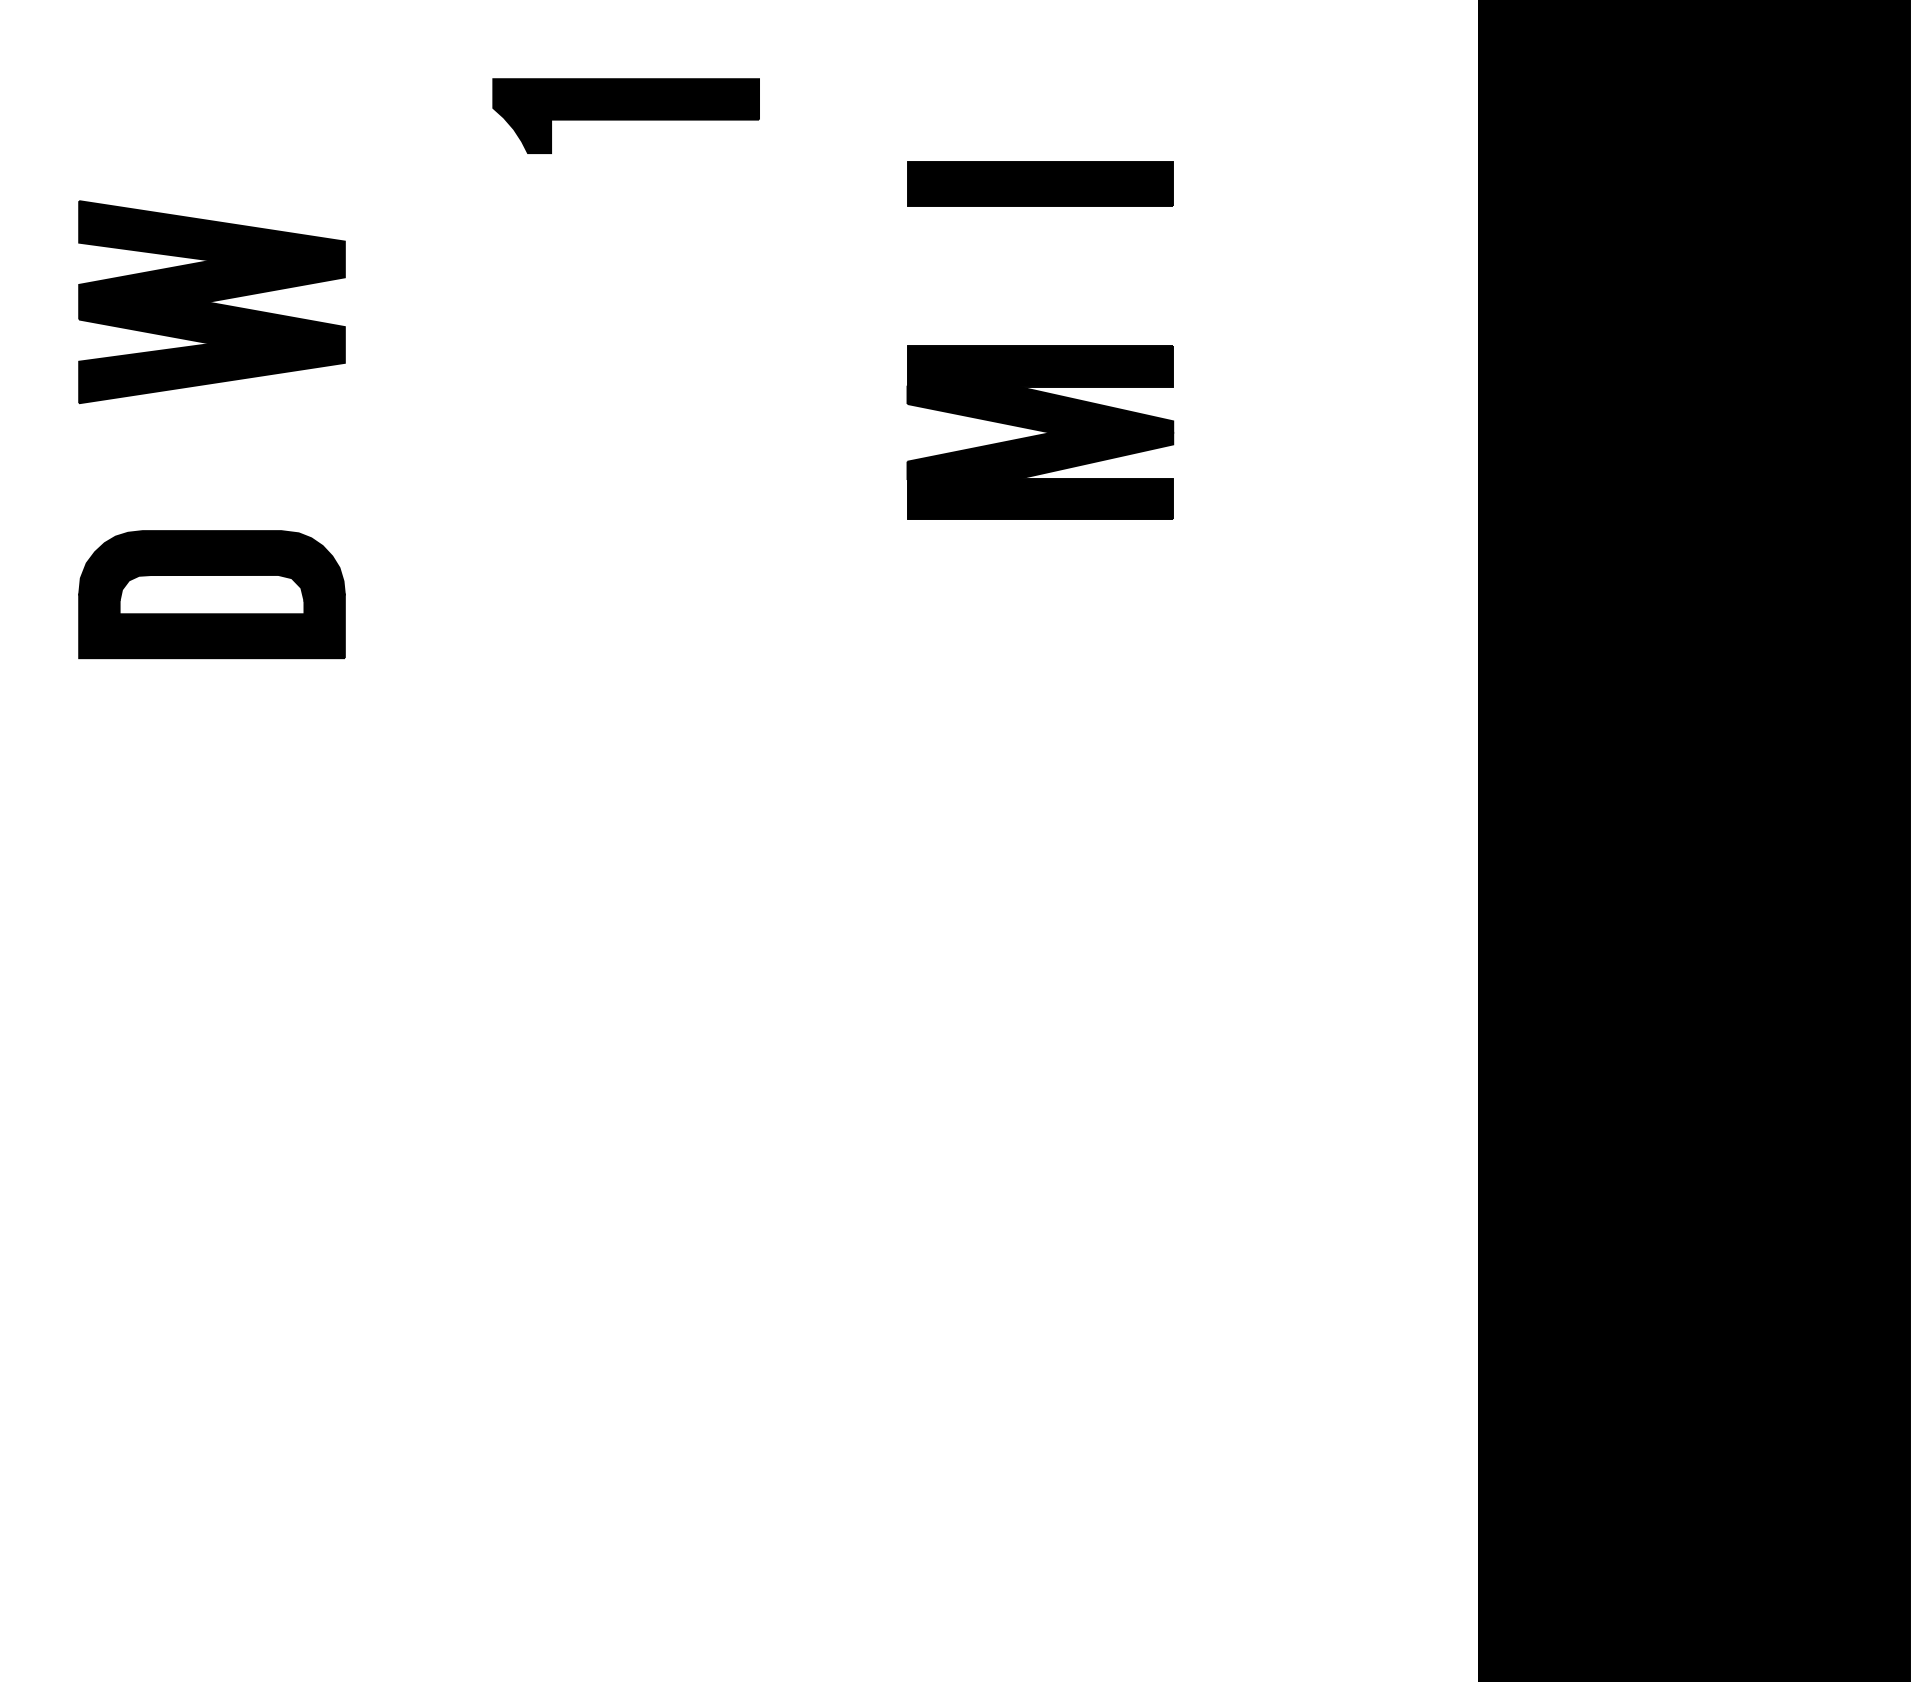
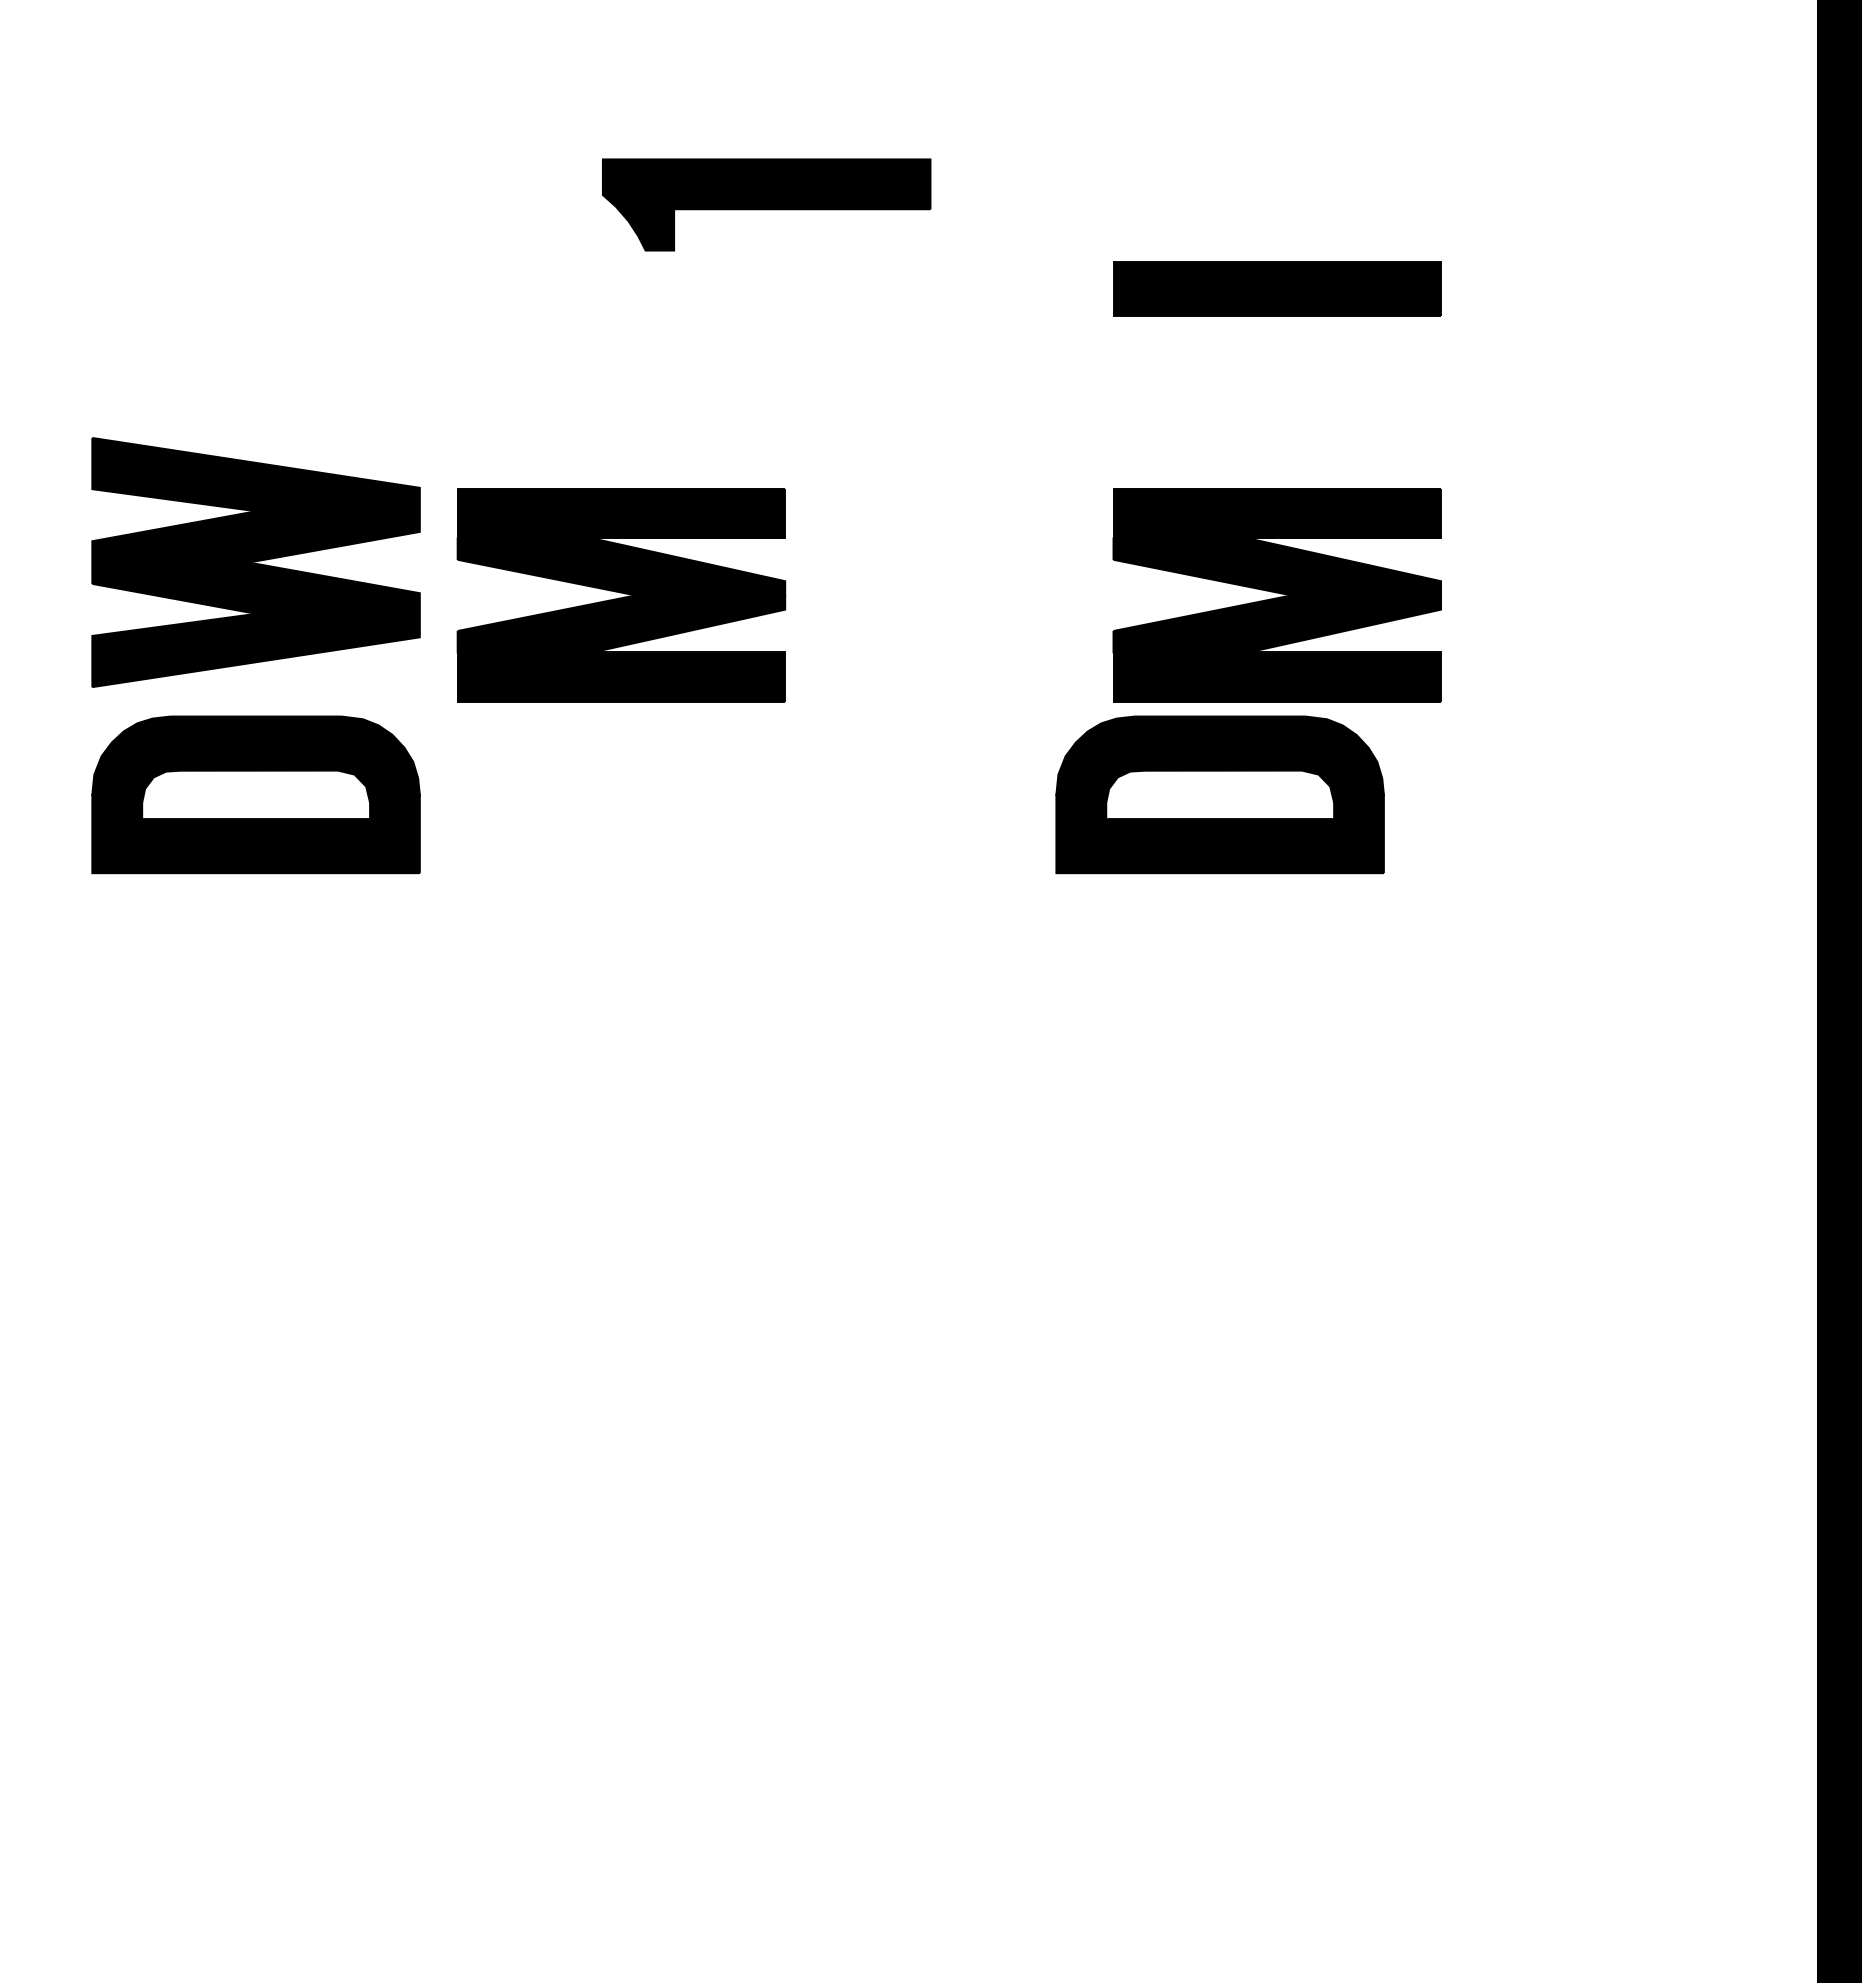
part: (211, 302) -> (255, 562), moved
part: (508, 432) -> (621, 594), added
part: (993, 594) -> (1219, 794), added

